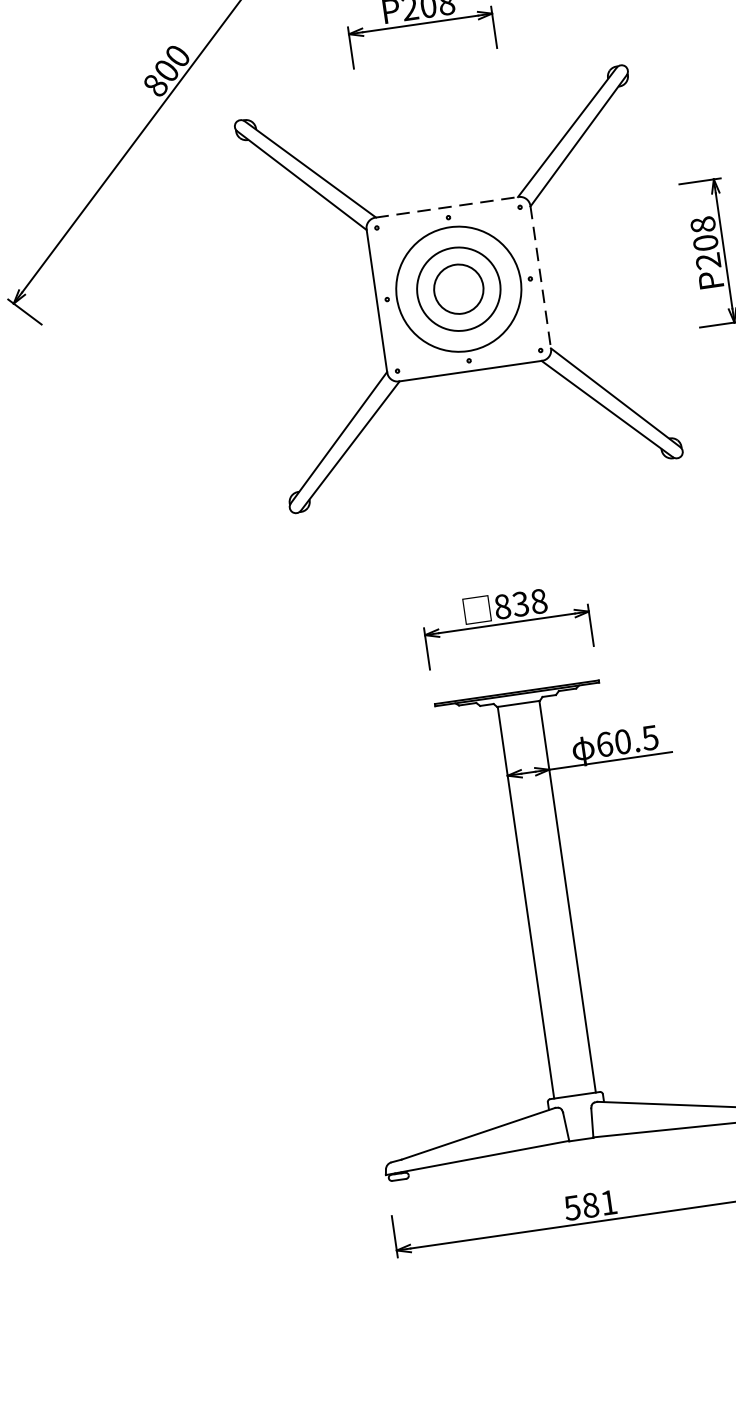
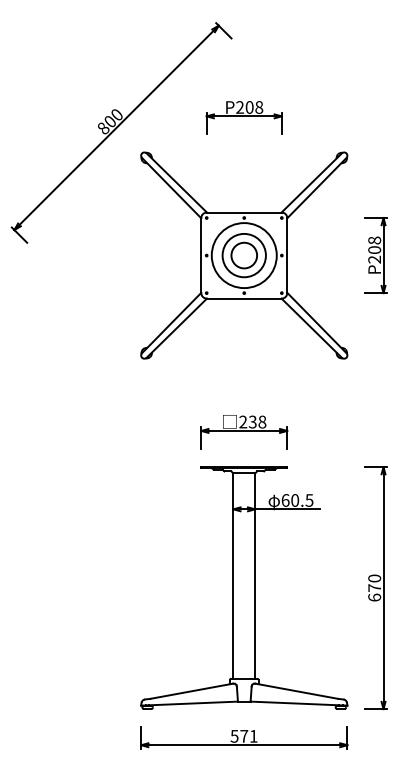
line: (447, 207) -> (244, 212), dashed -> solid
line: (541, 277) -> (287, 255), dashed -> solid
text: (502, 605) -> (243, 421), 838 -> 238
text: (591, 1203) -> (244, 735), 581 -> 571

